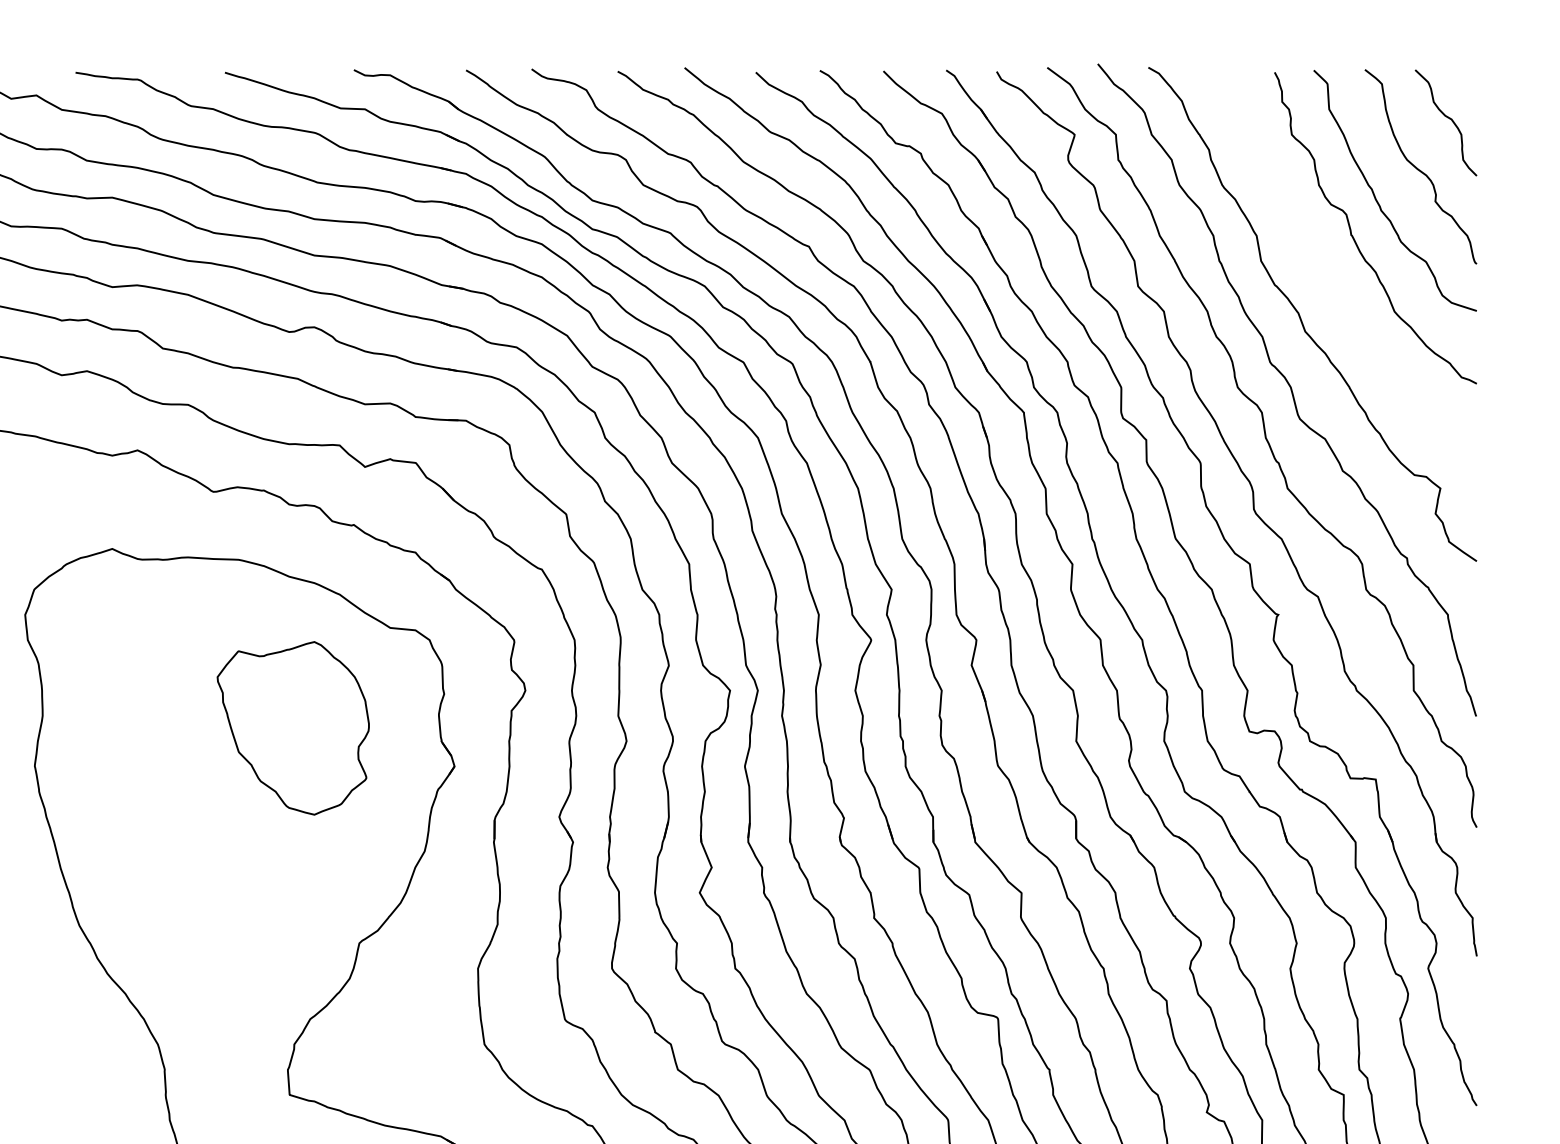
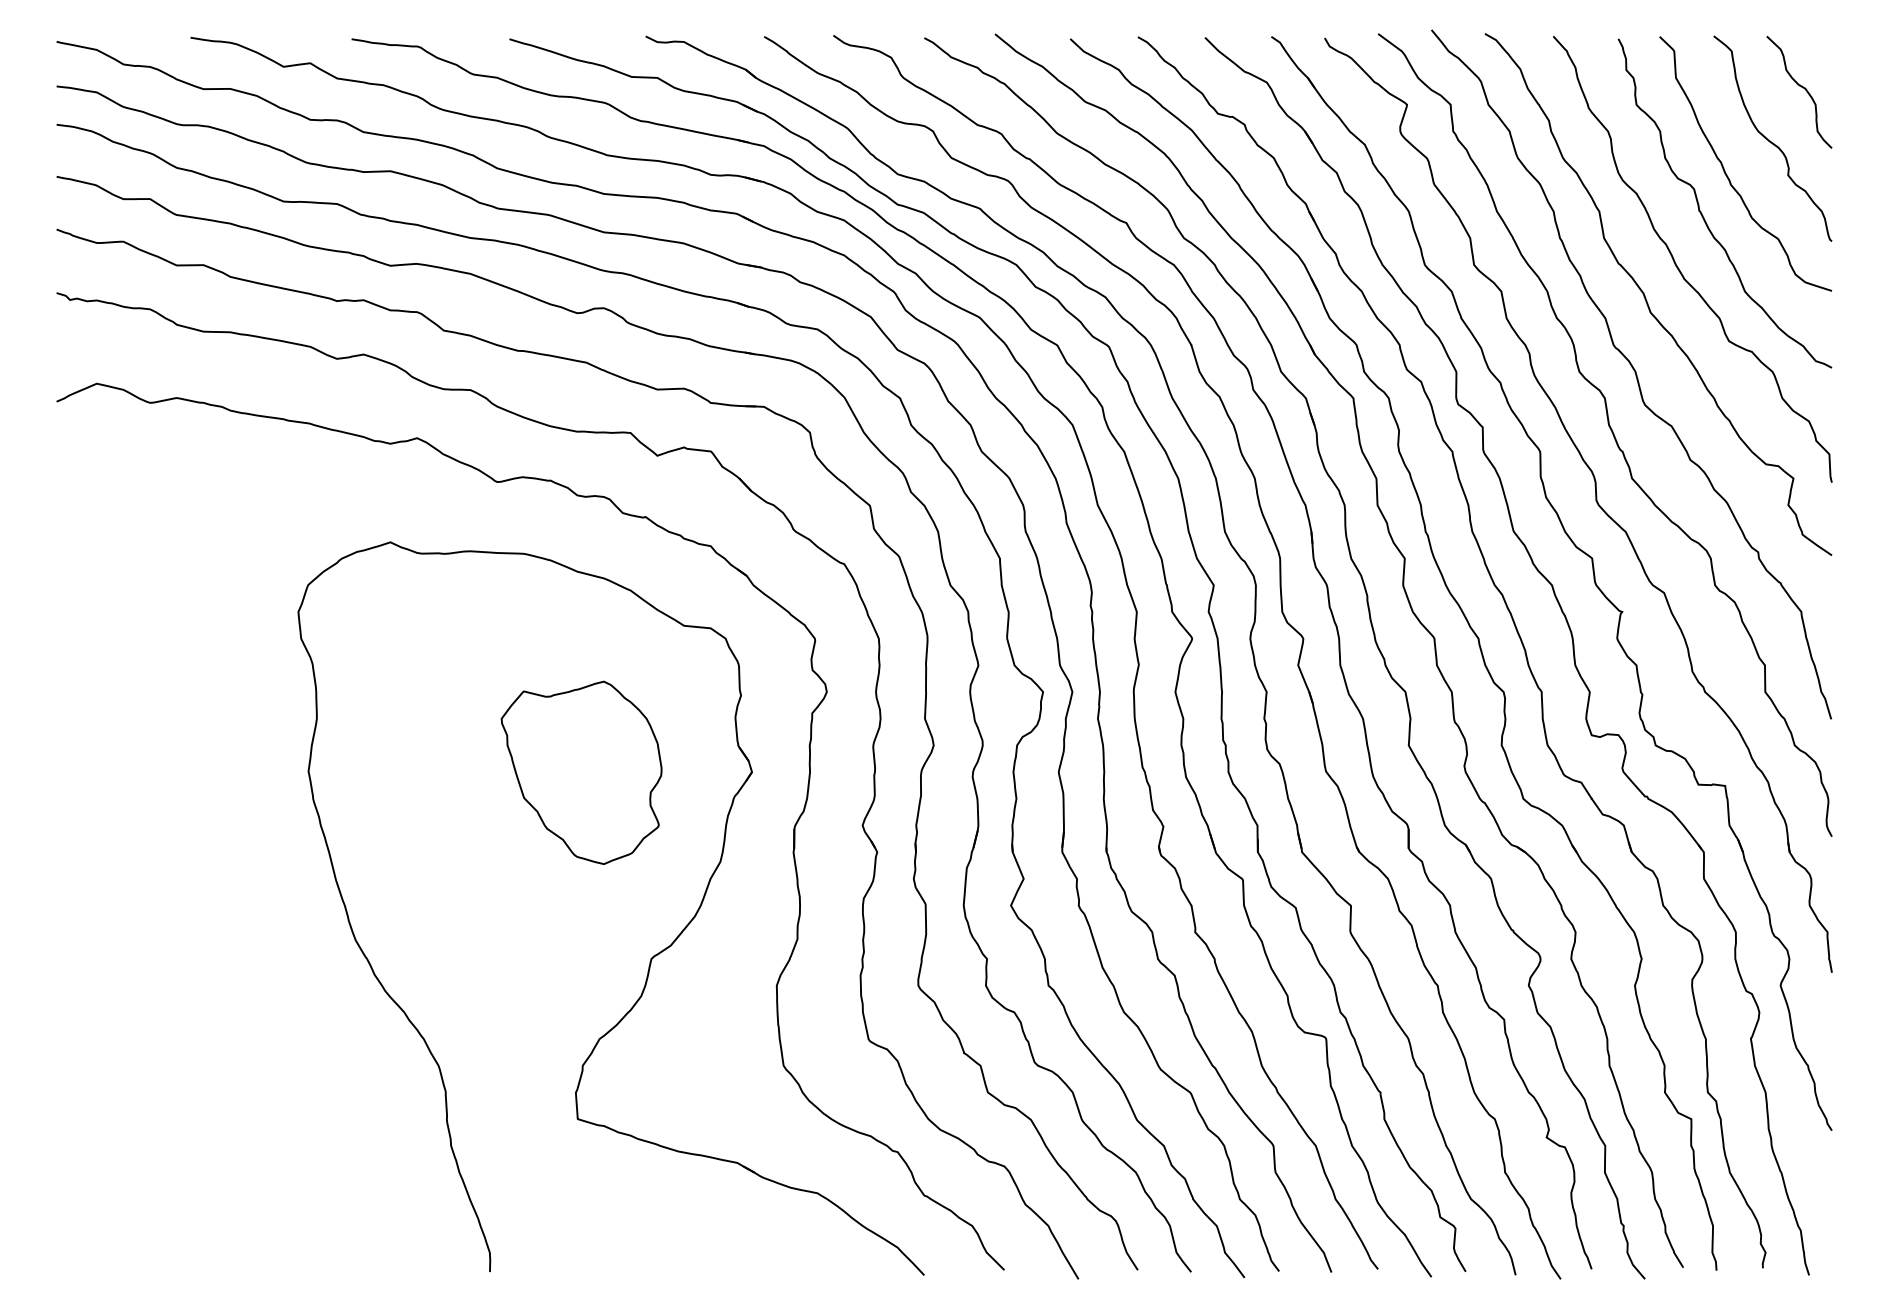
curve: (1332, 289) -> (1679, 268), added
part: (293, 727) -> (581, 772), moved

